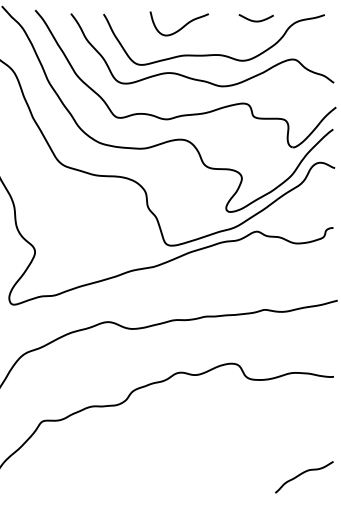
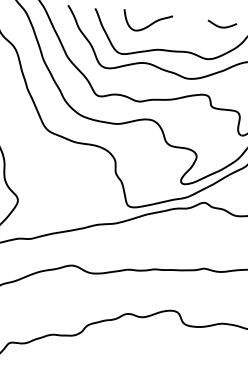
curve: (182, 26) -> (149, 24), moved

